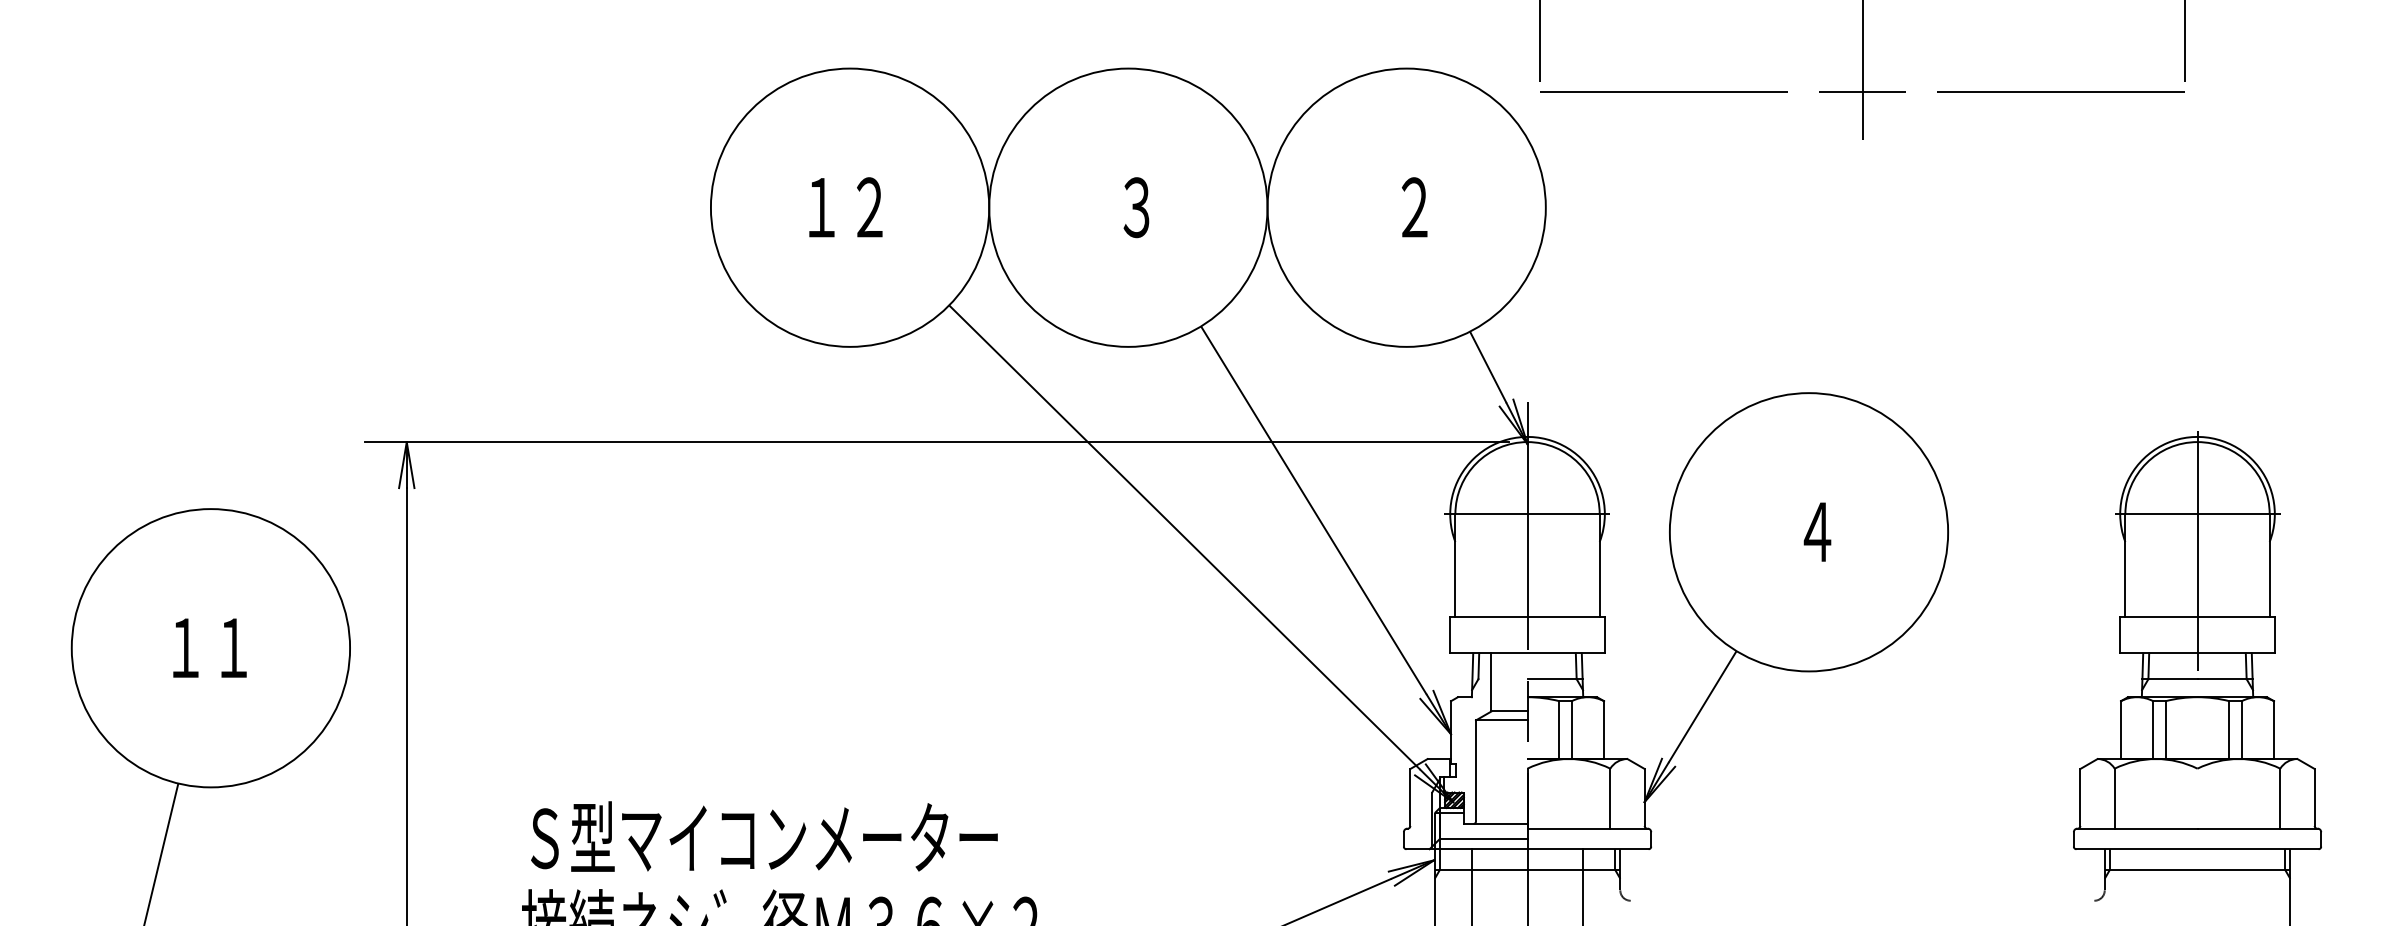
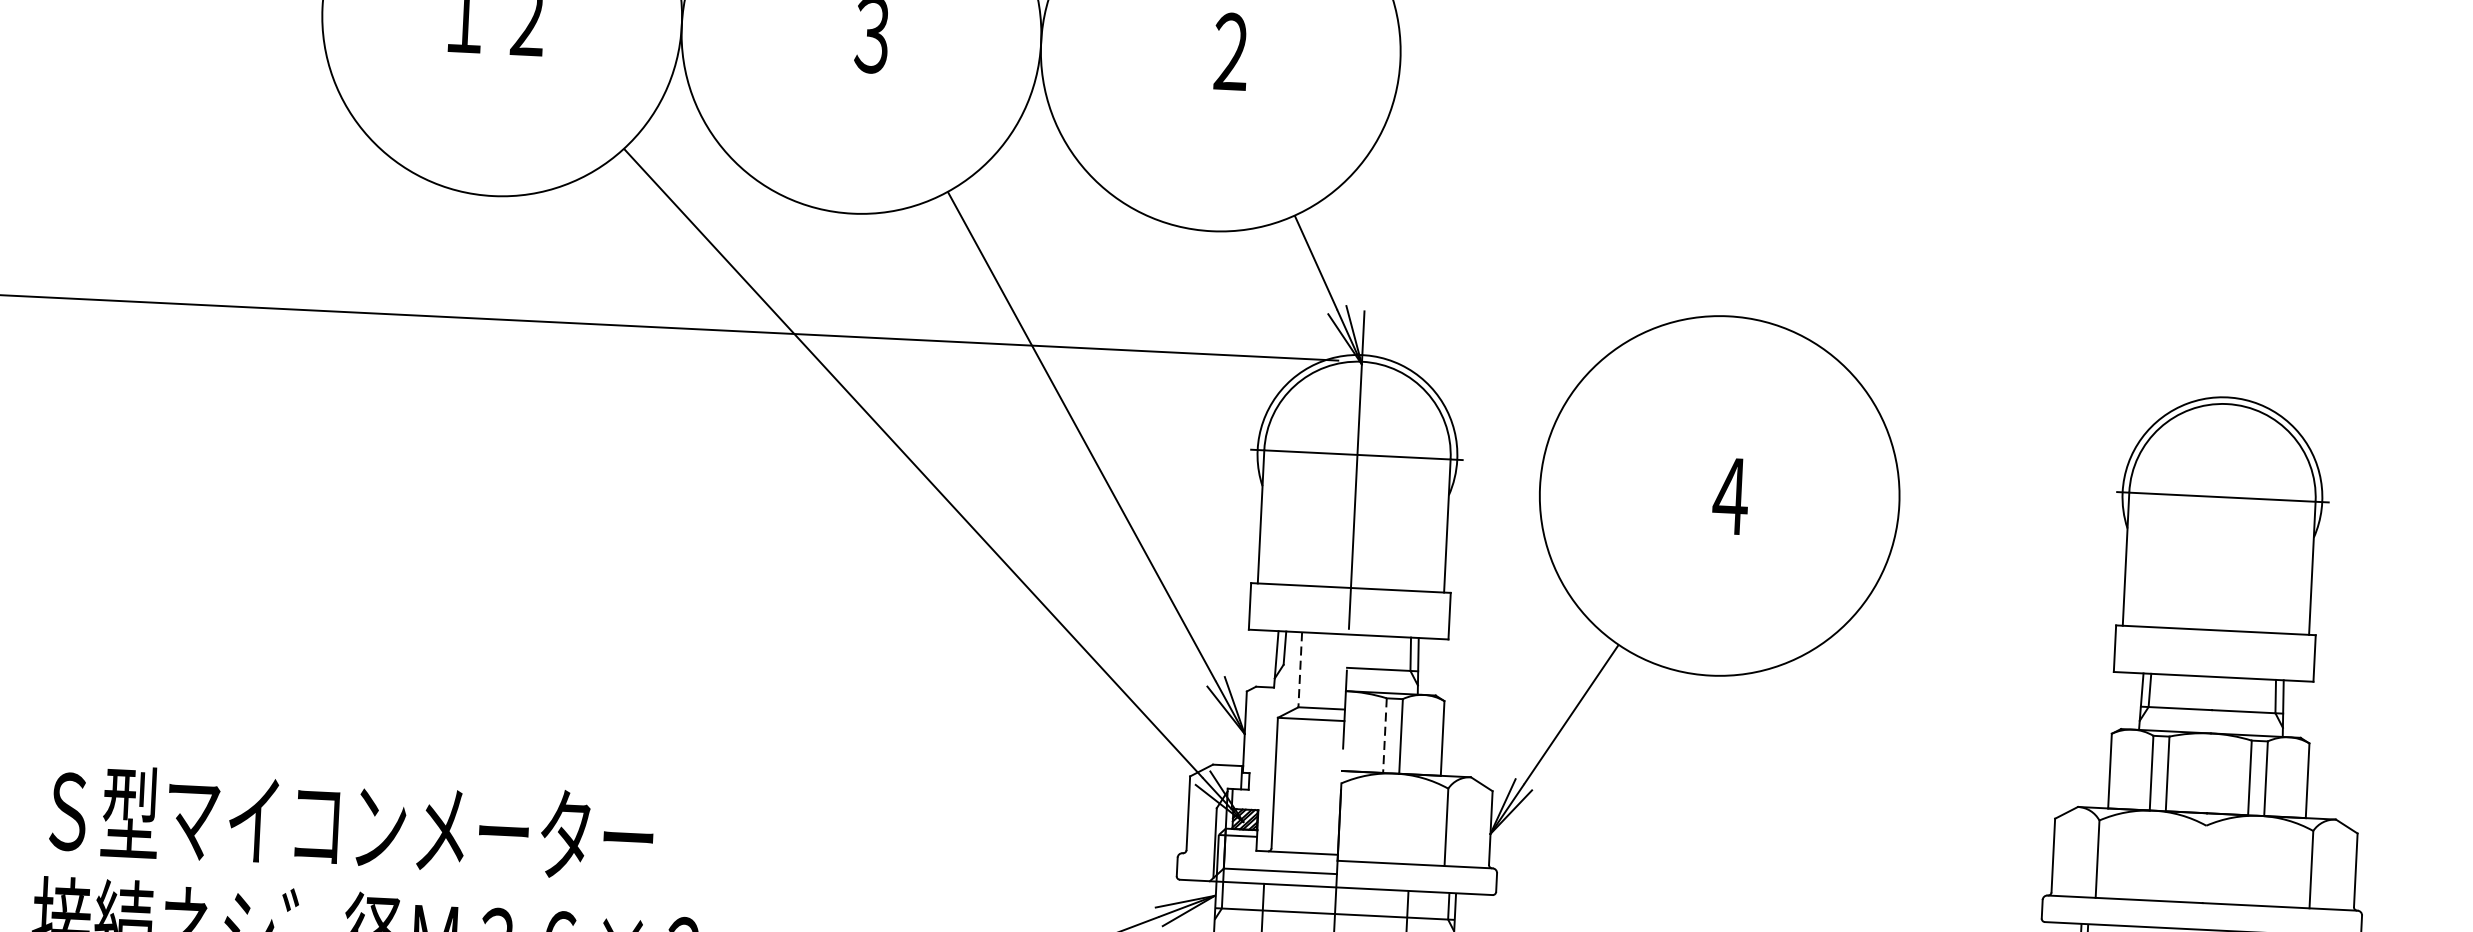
line: (2197, 550) -> (2220, 544), removed
line: (1491, 682) -> (1300, 669), solid -> dashed
line: (1559, 730) -> (1385, 736), solid -> dashed

